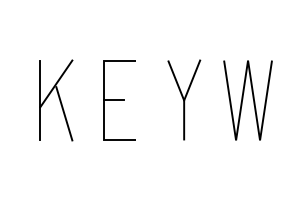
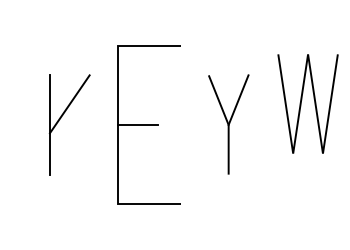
line: (243, 97) -> (302, 100), moved
part: (119, 100) -> (148, 124), size x1.6
line: (64, 113) -> (79, 141), removed

